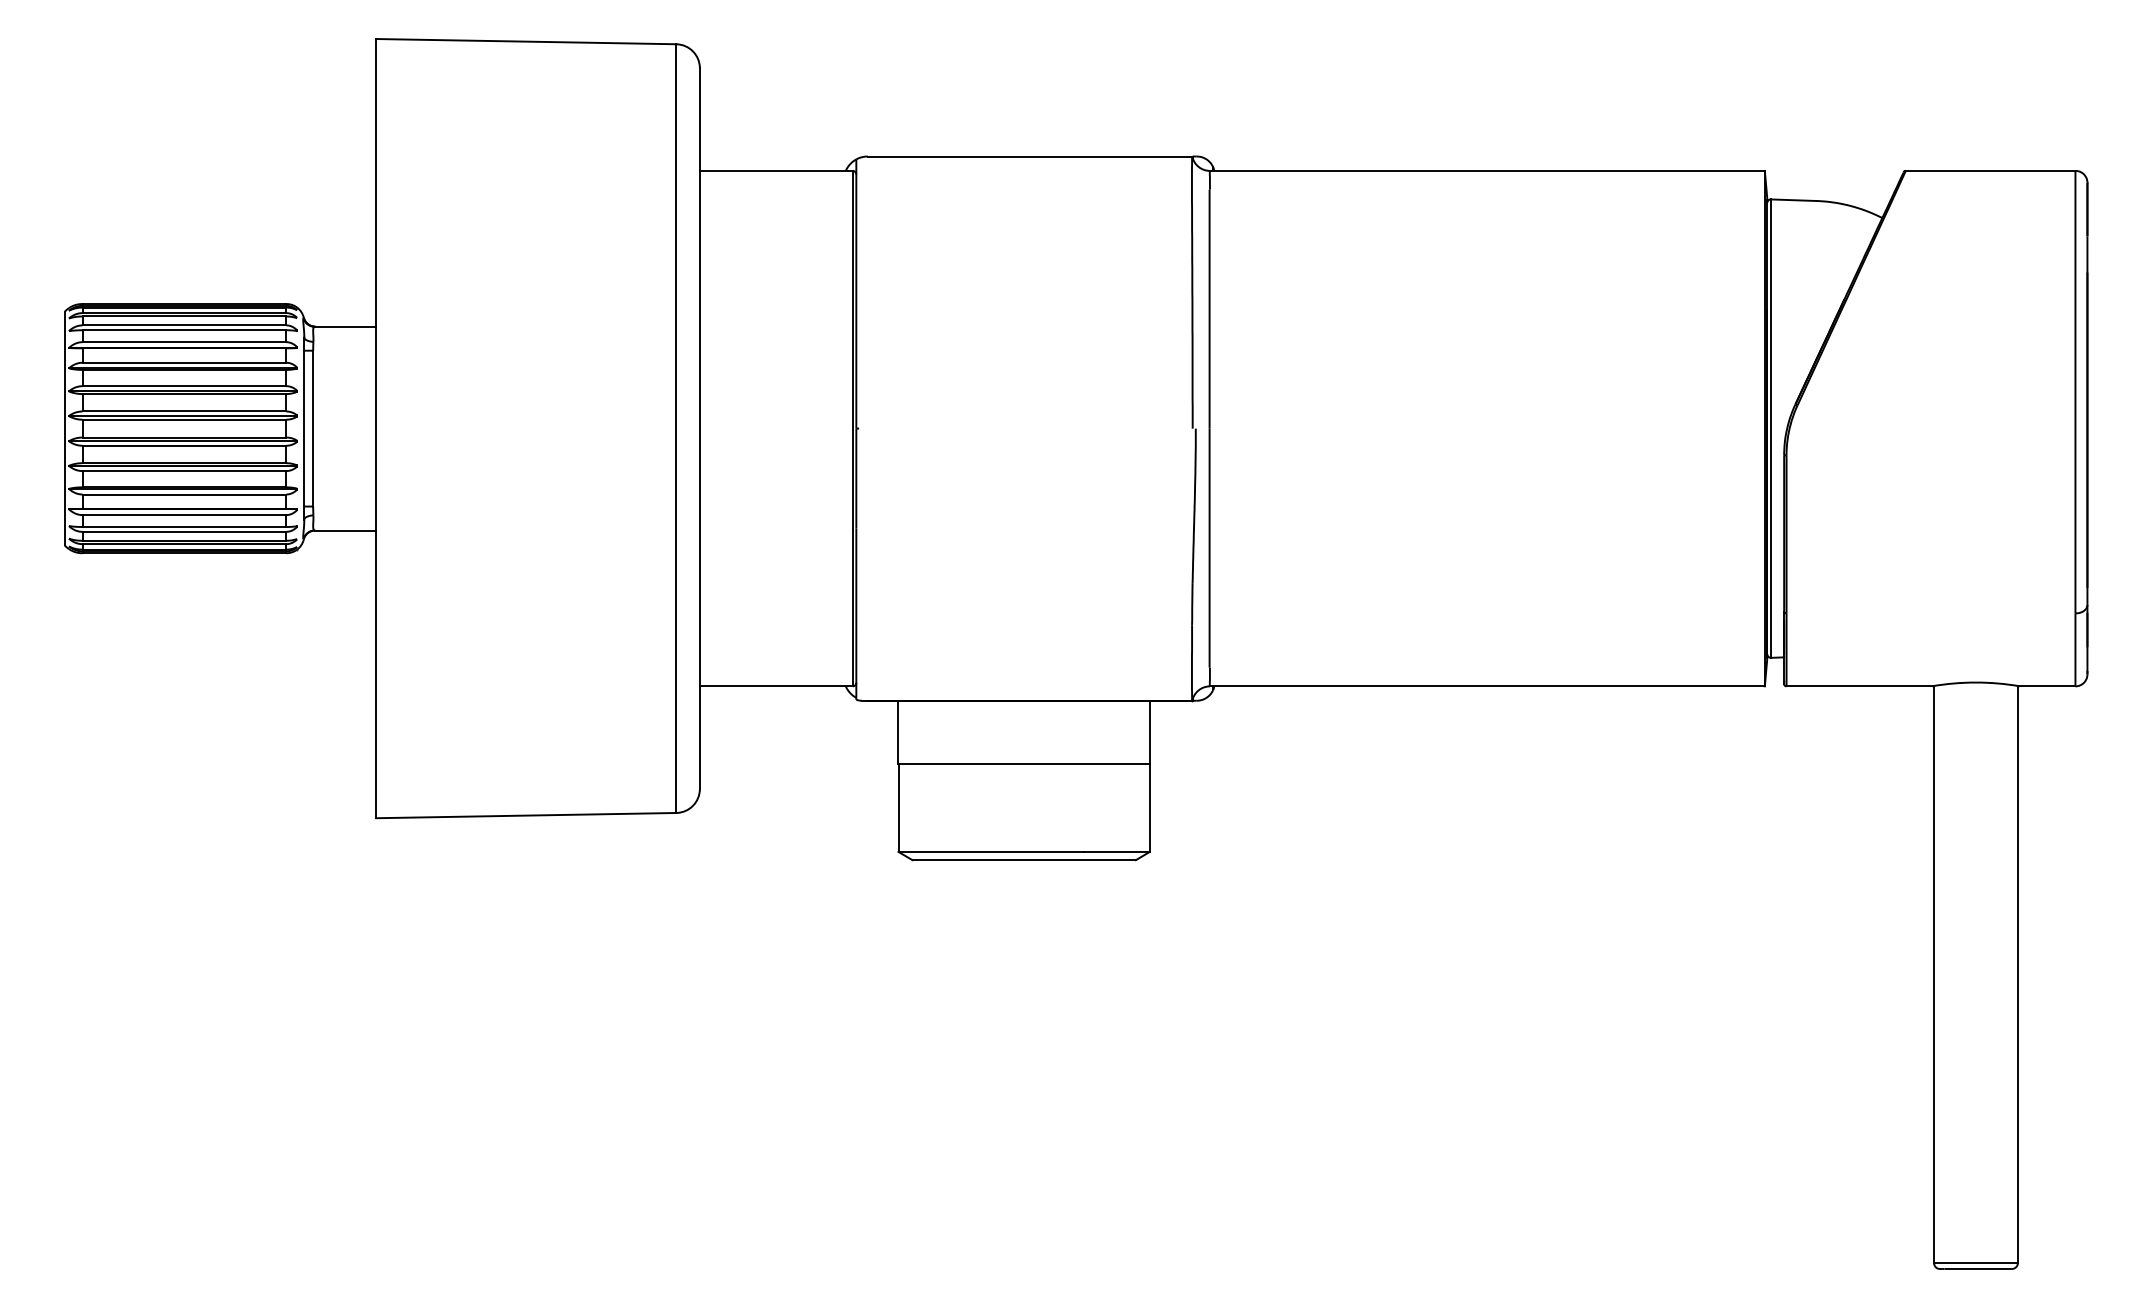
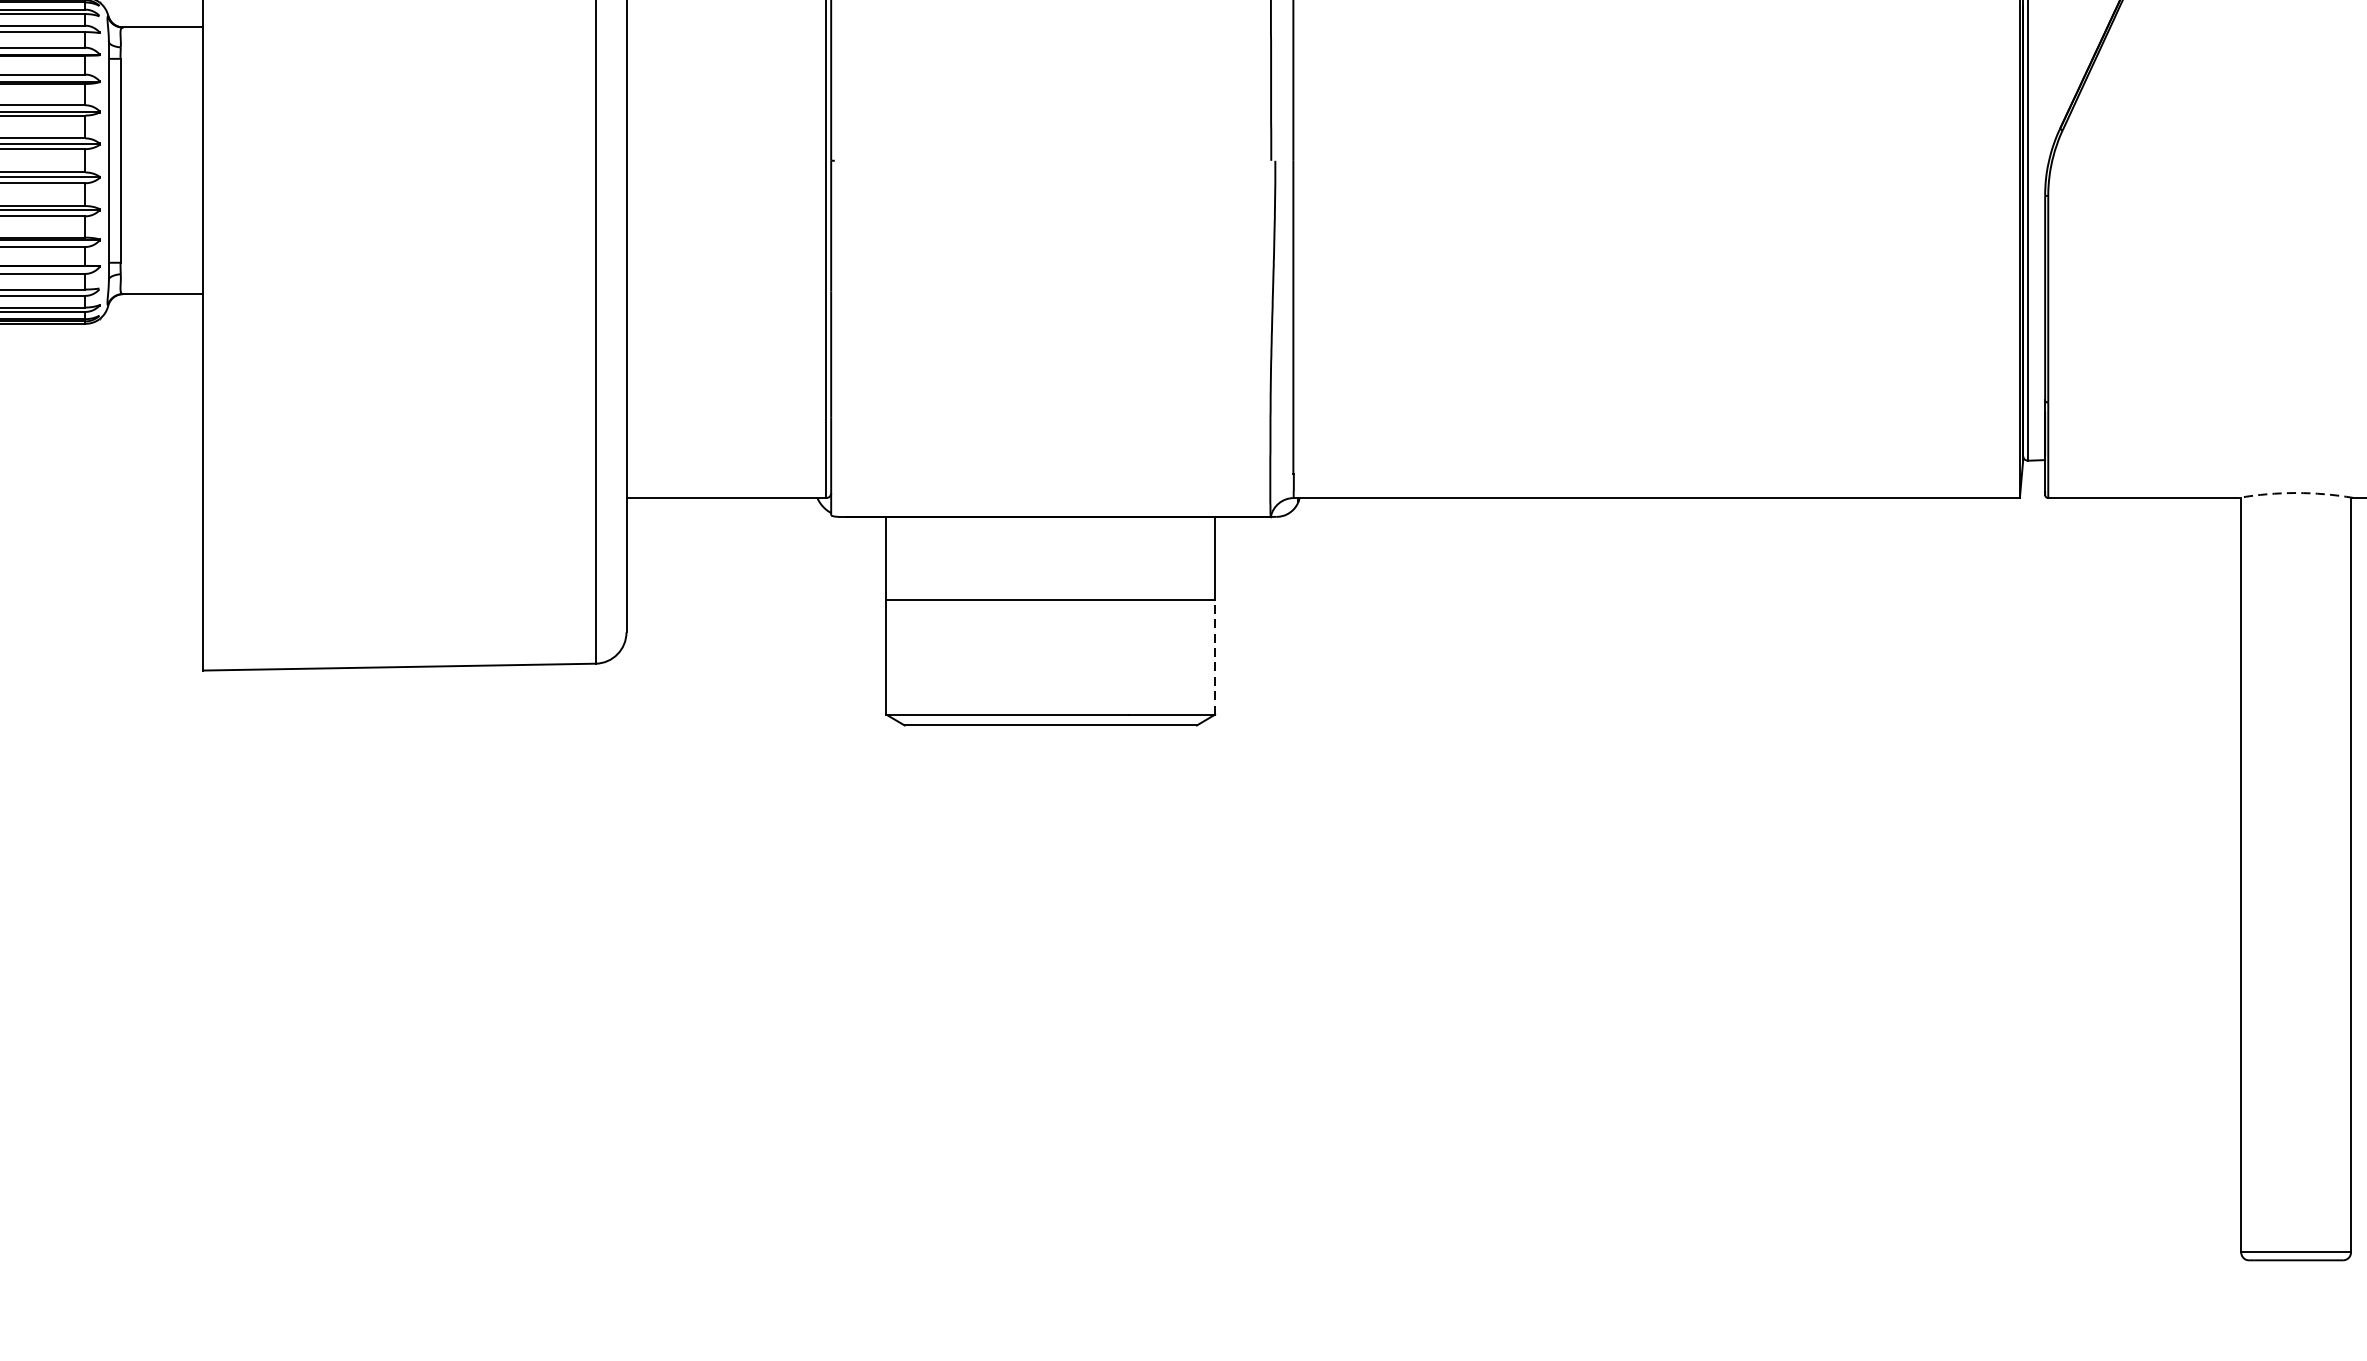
arc: (1975, 682) -> (2295, 492), solid -> dashed
line: (1149, 808) -> (1214, 657), solid -> dashed

